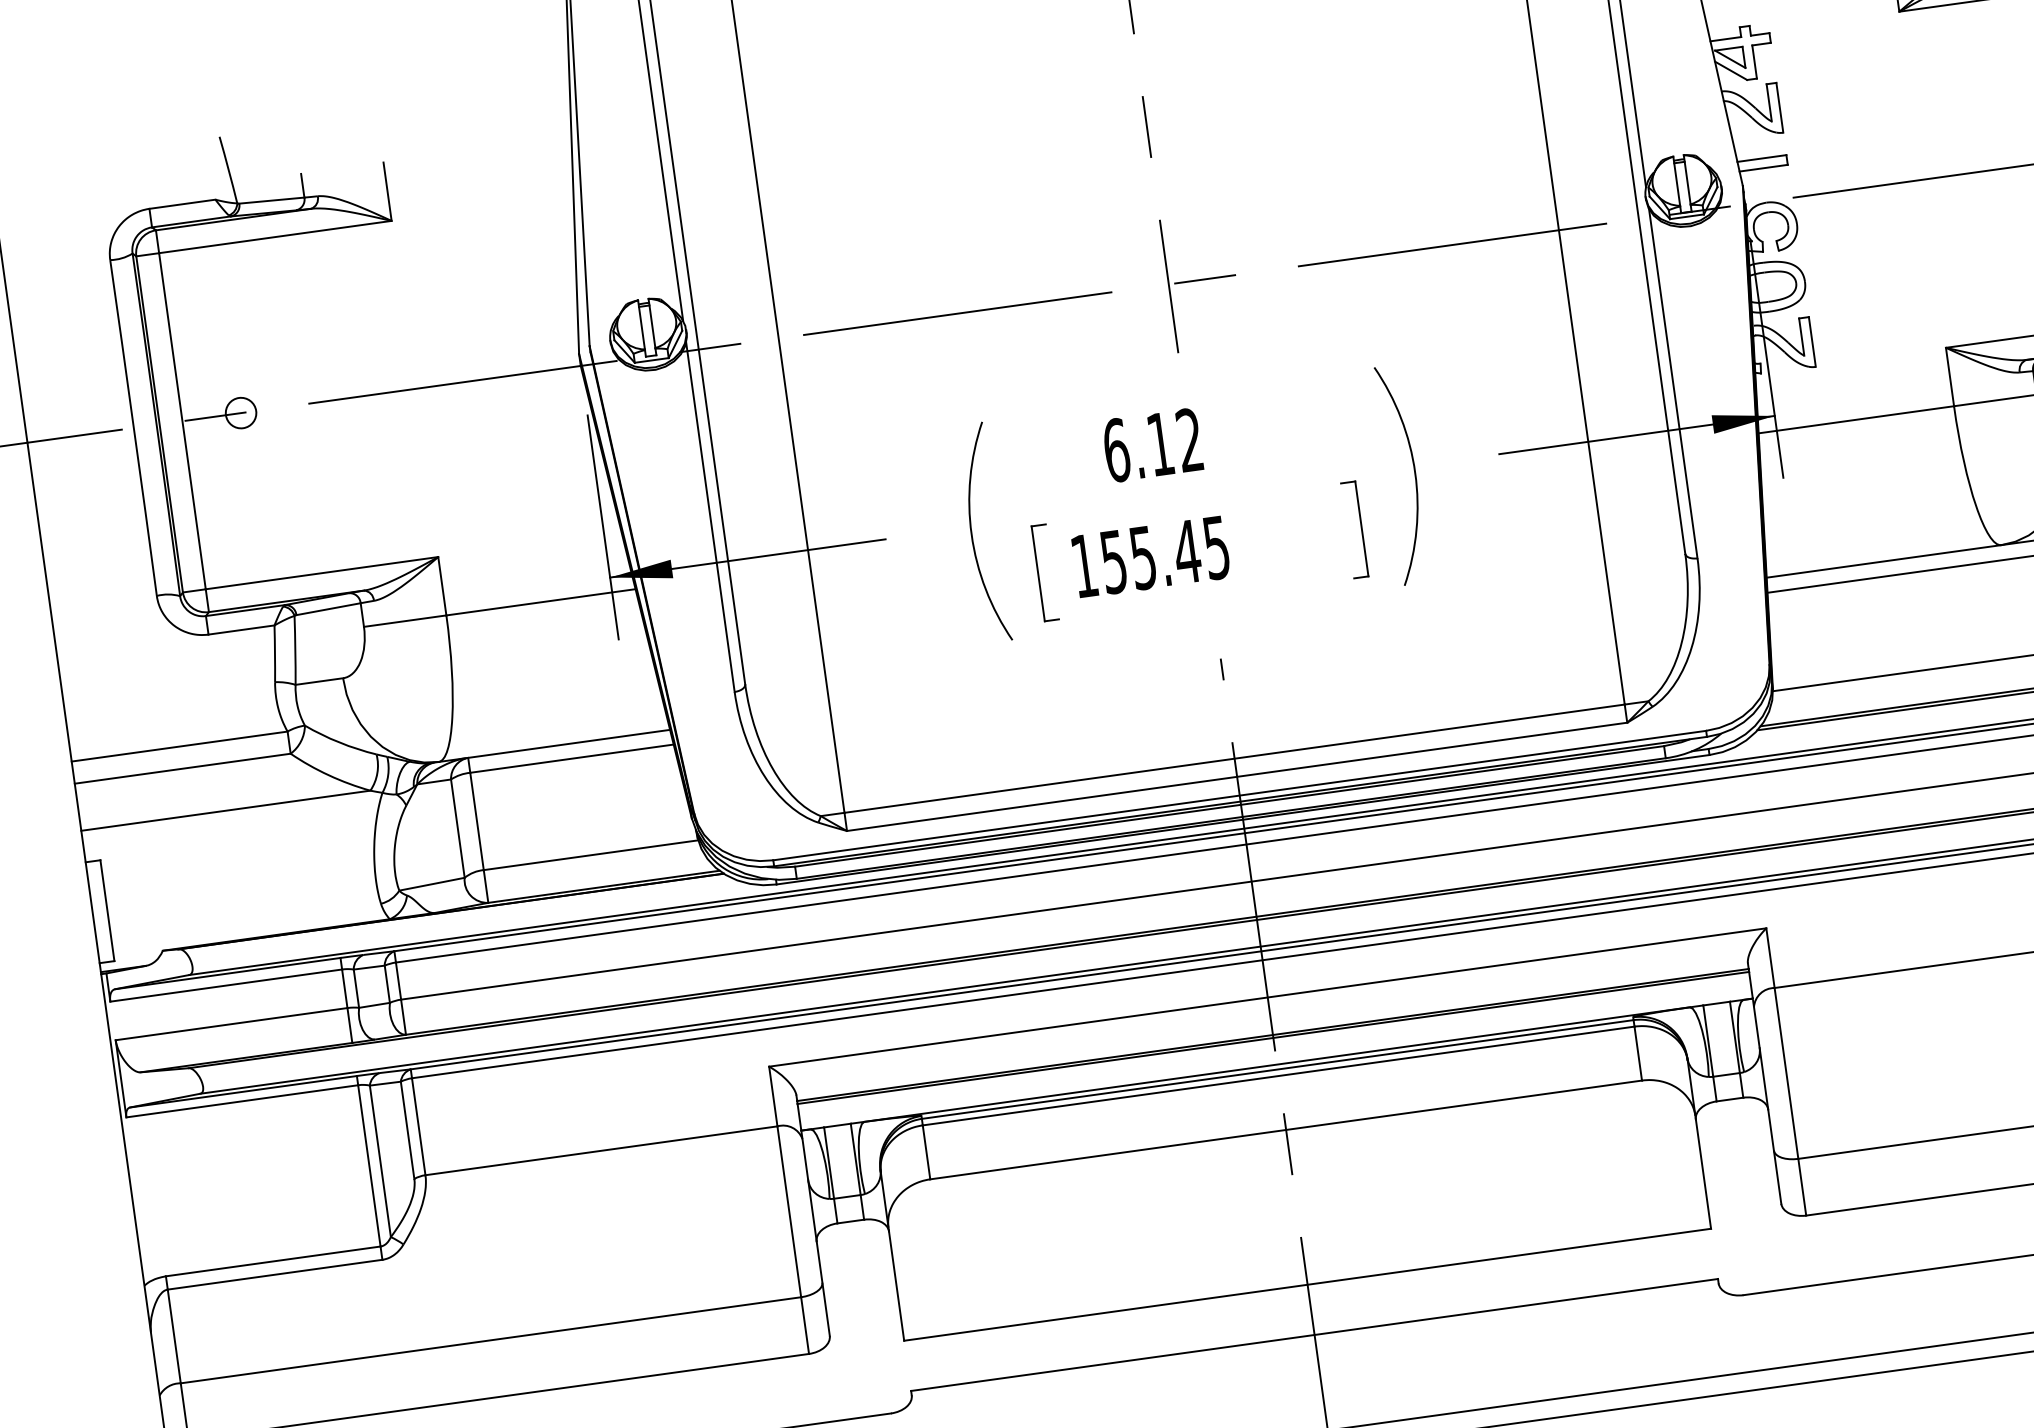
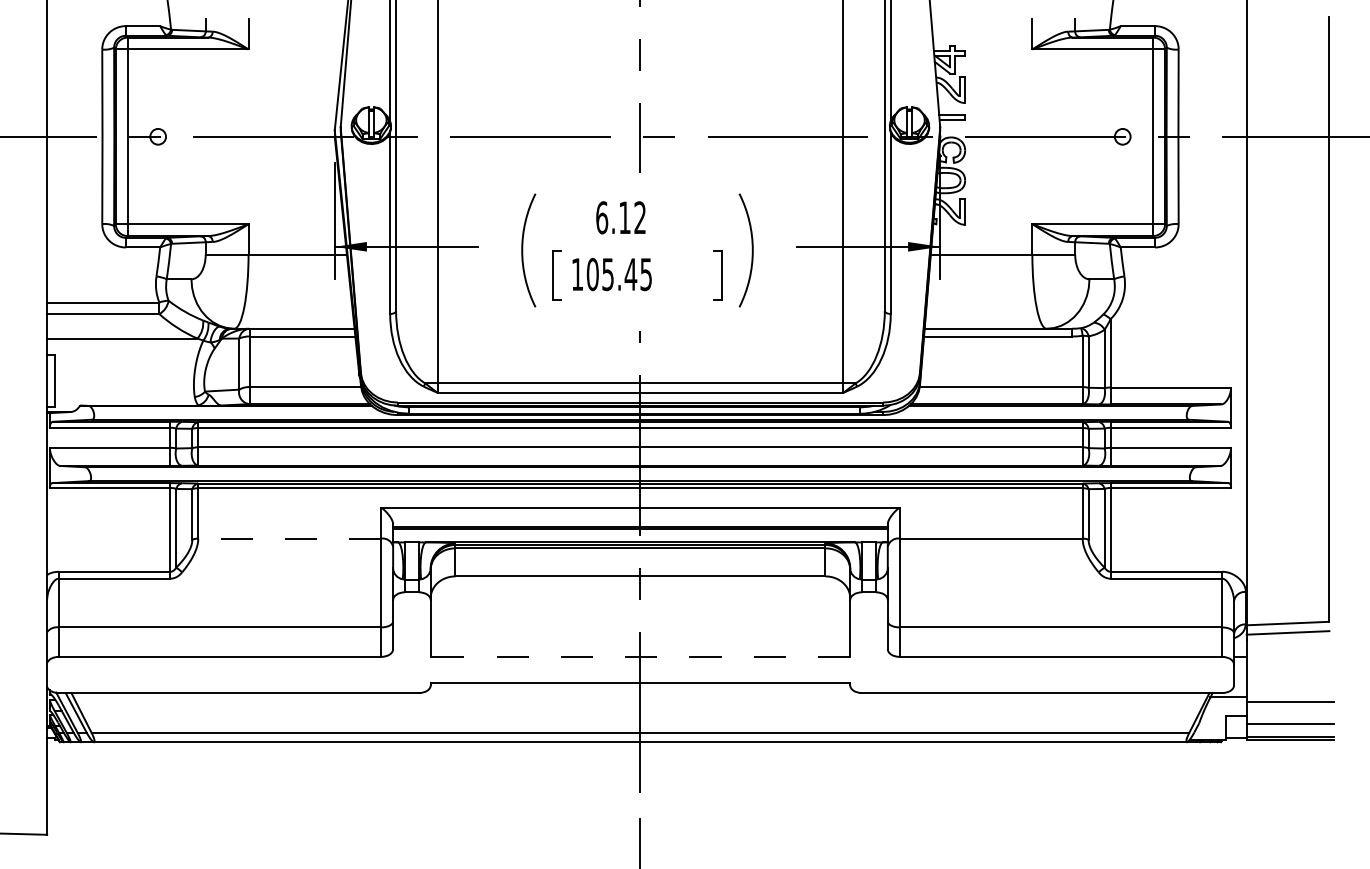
text: (1113, 562) -> (592, 274), 155.45 -> 105.45
line: (600, 1150) -> (289, 538), solid -> dashed
line: (1307, 1283) -> (640, 656), solid -> dashed

